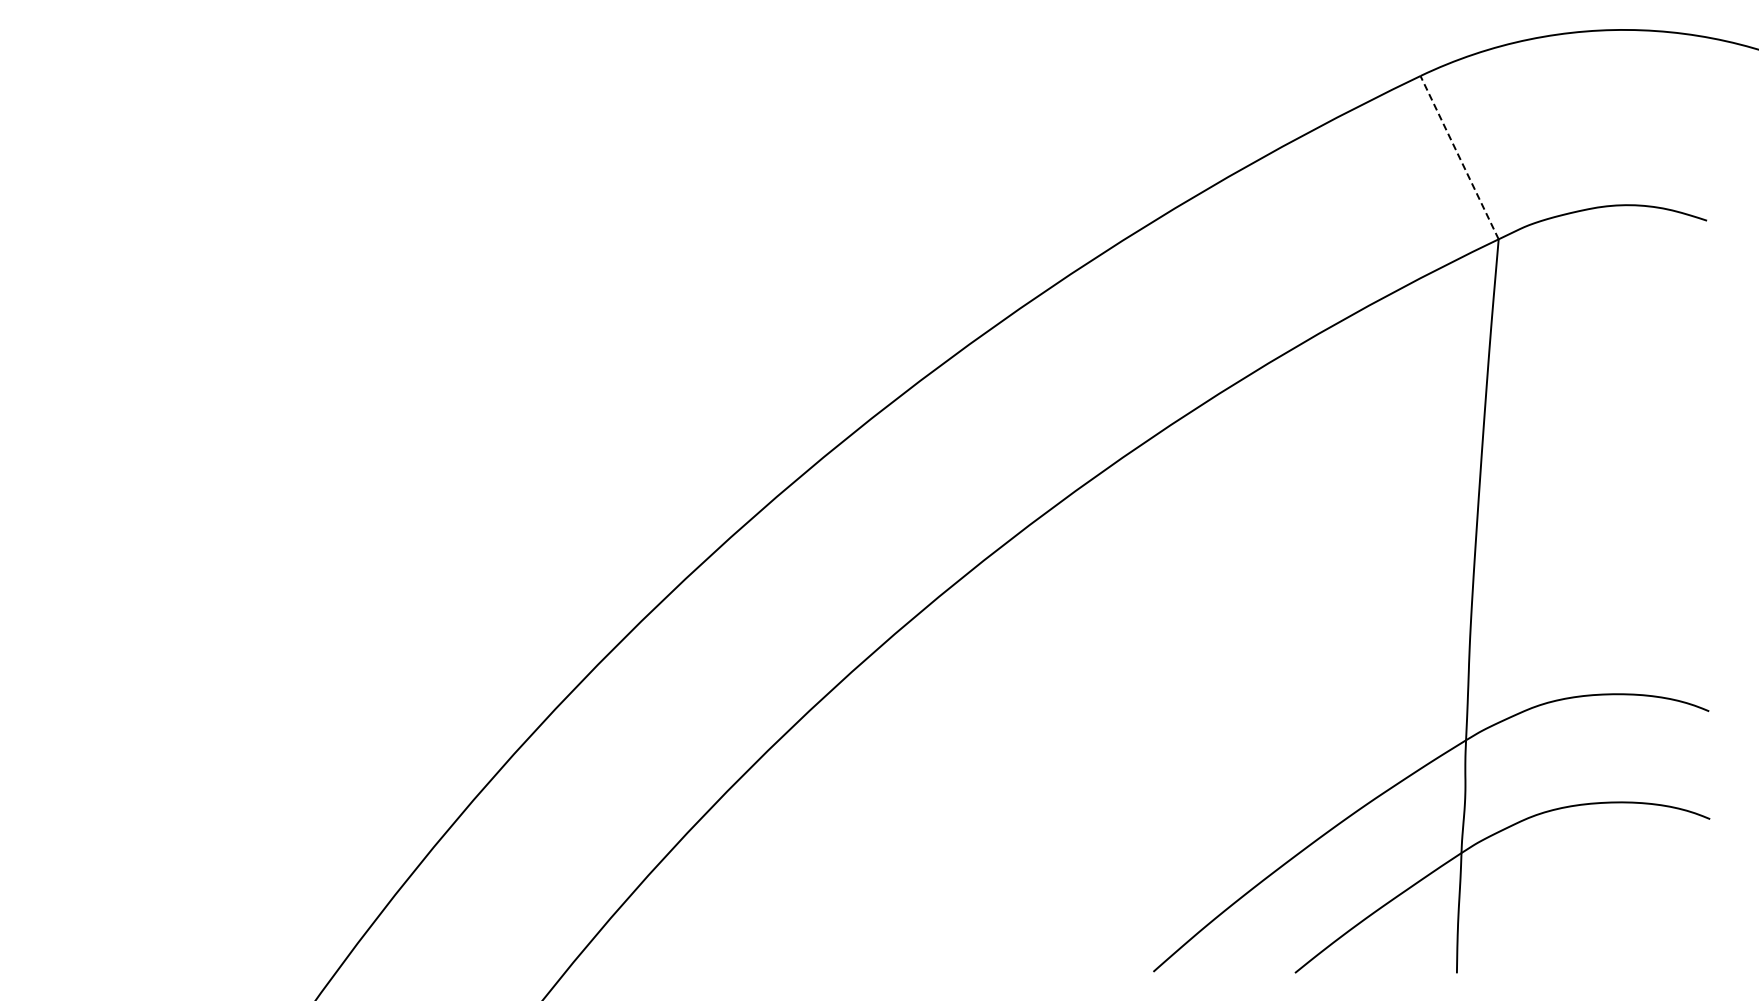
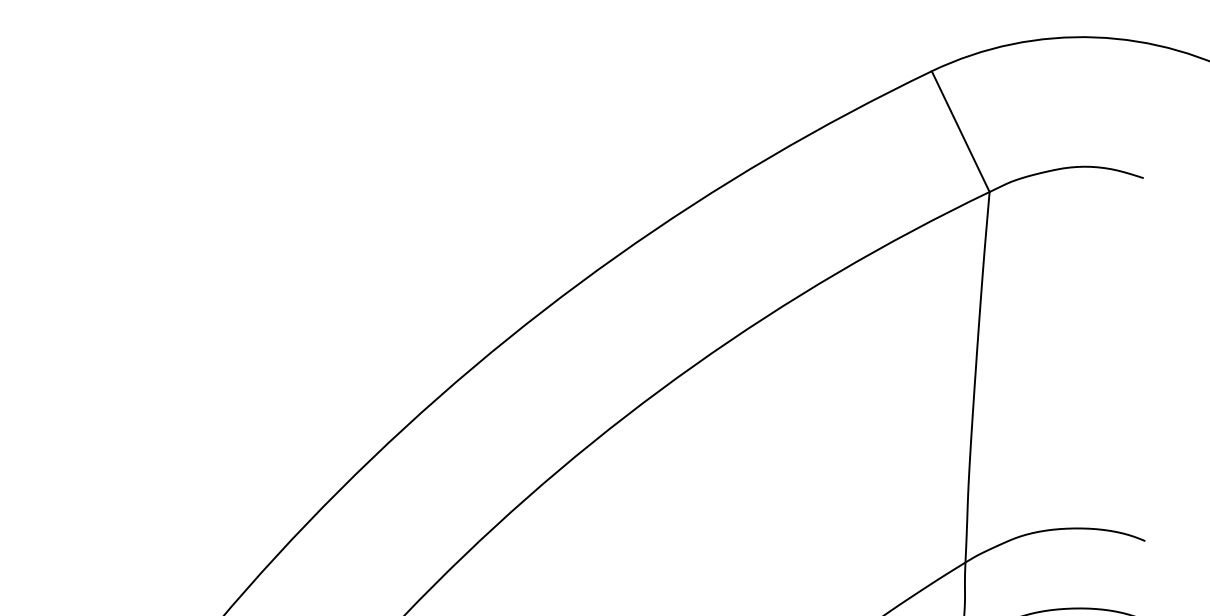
line: (1459, 157) -> (960, 131), dashed -> solid

